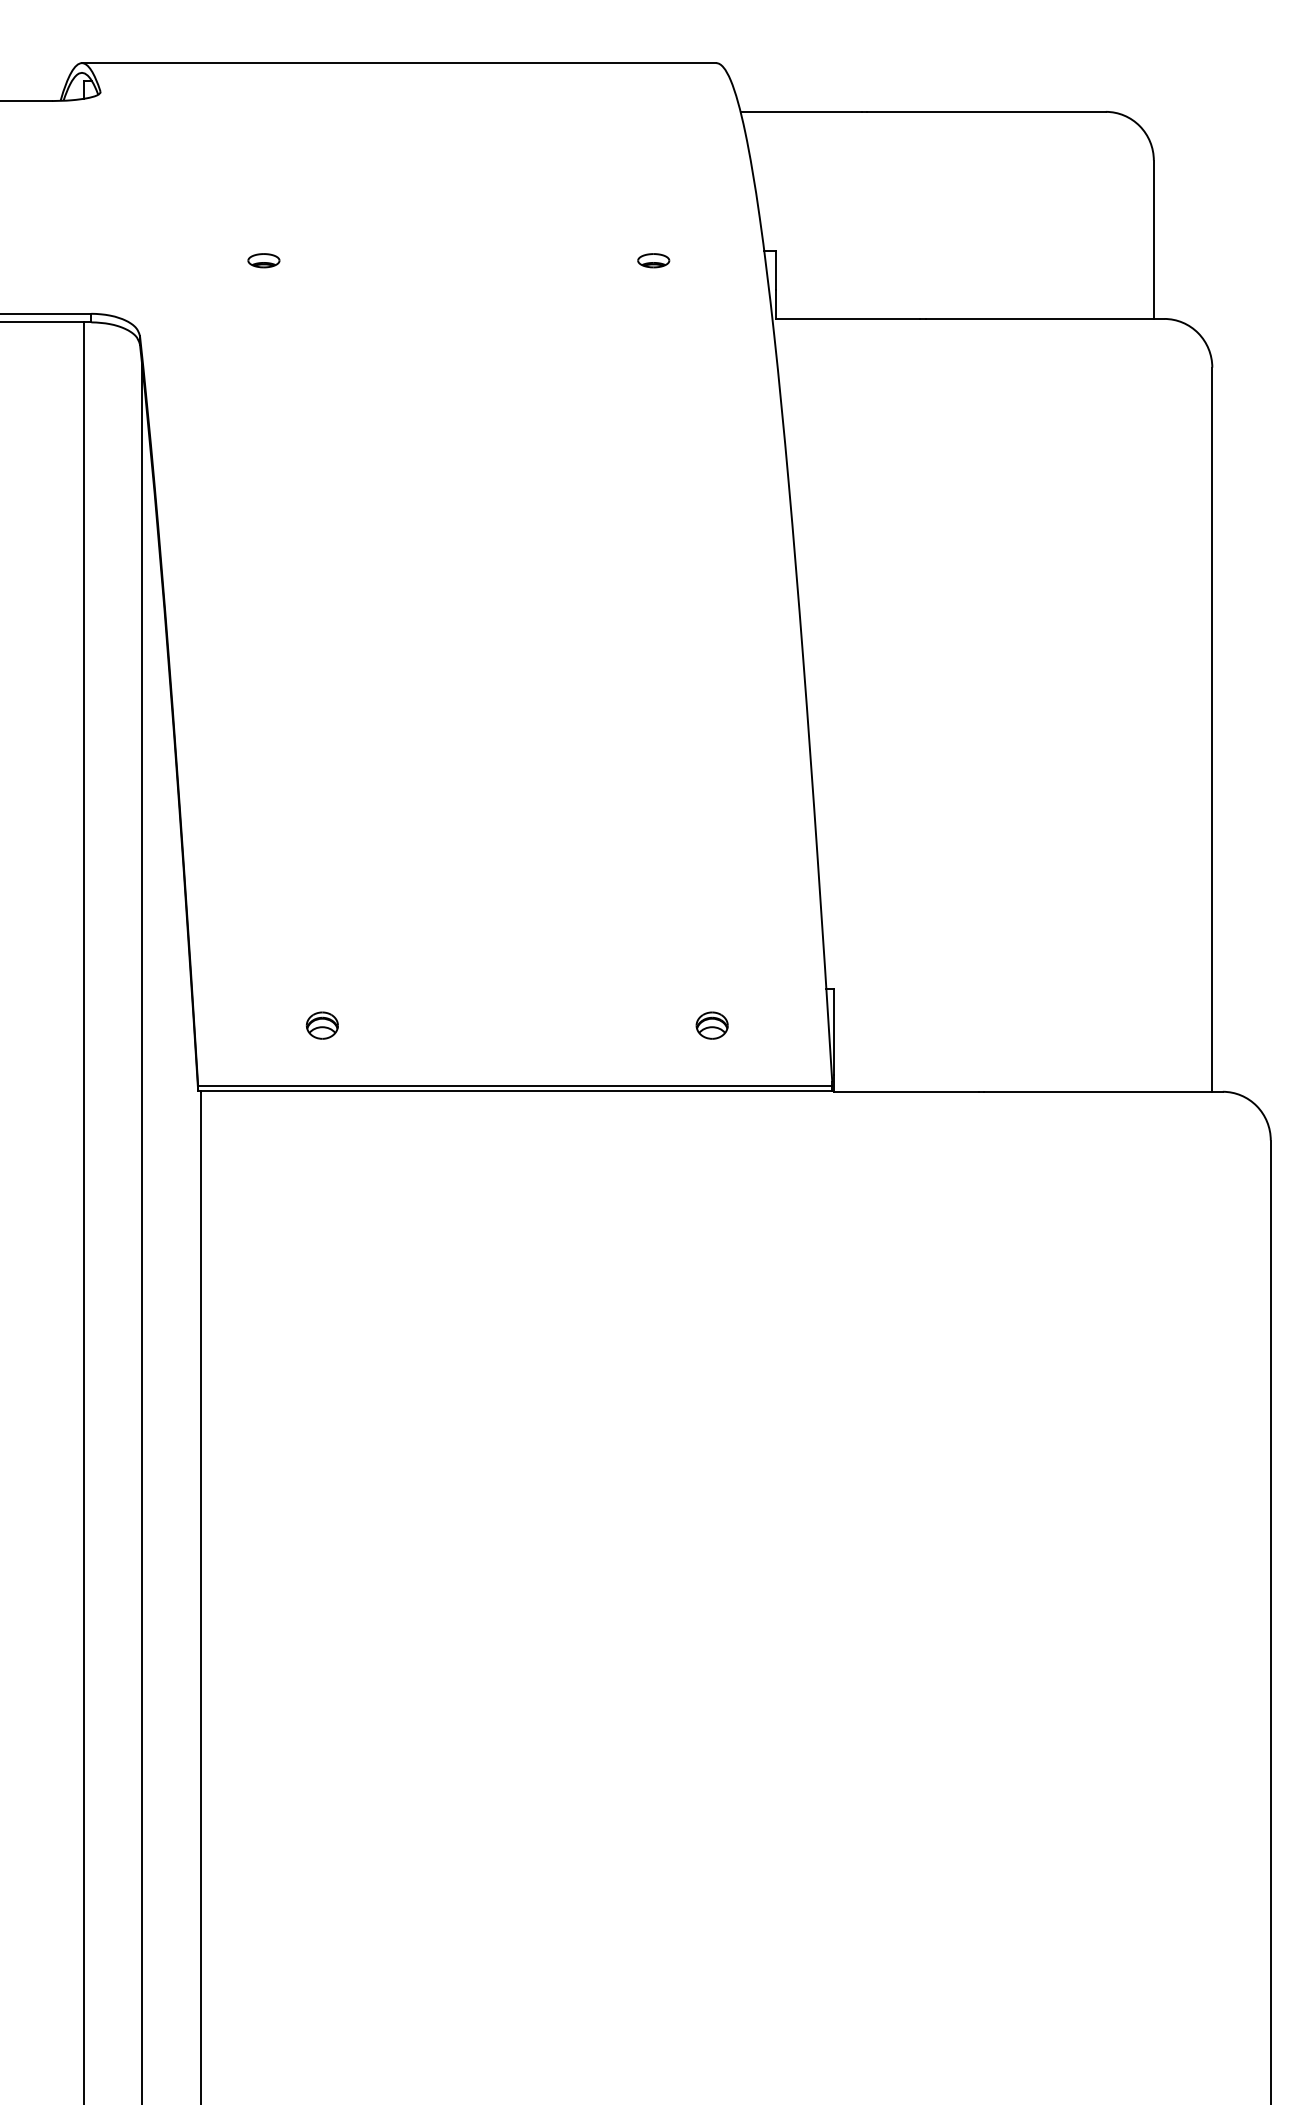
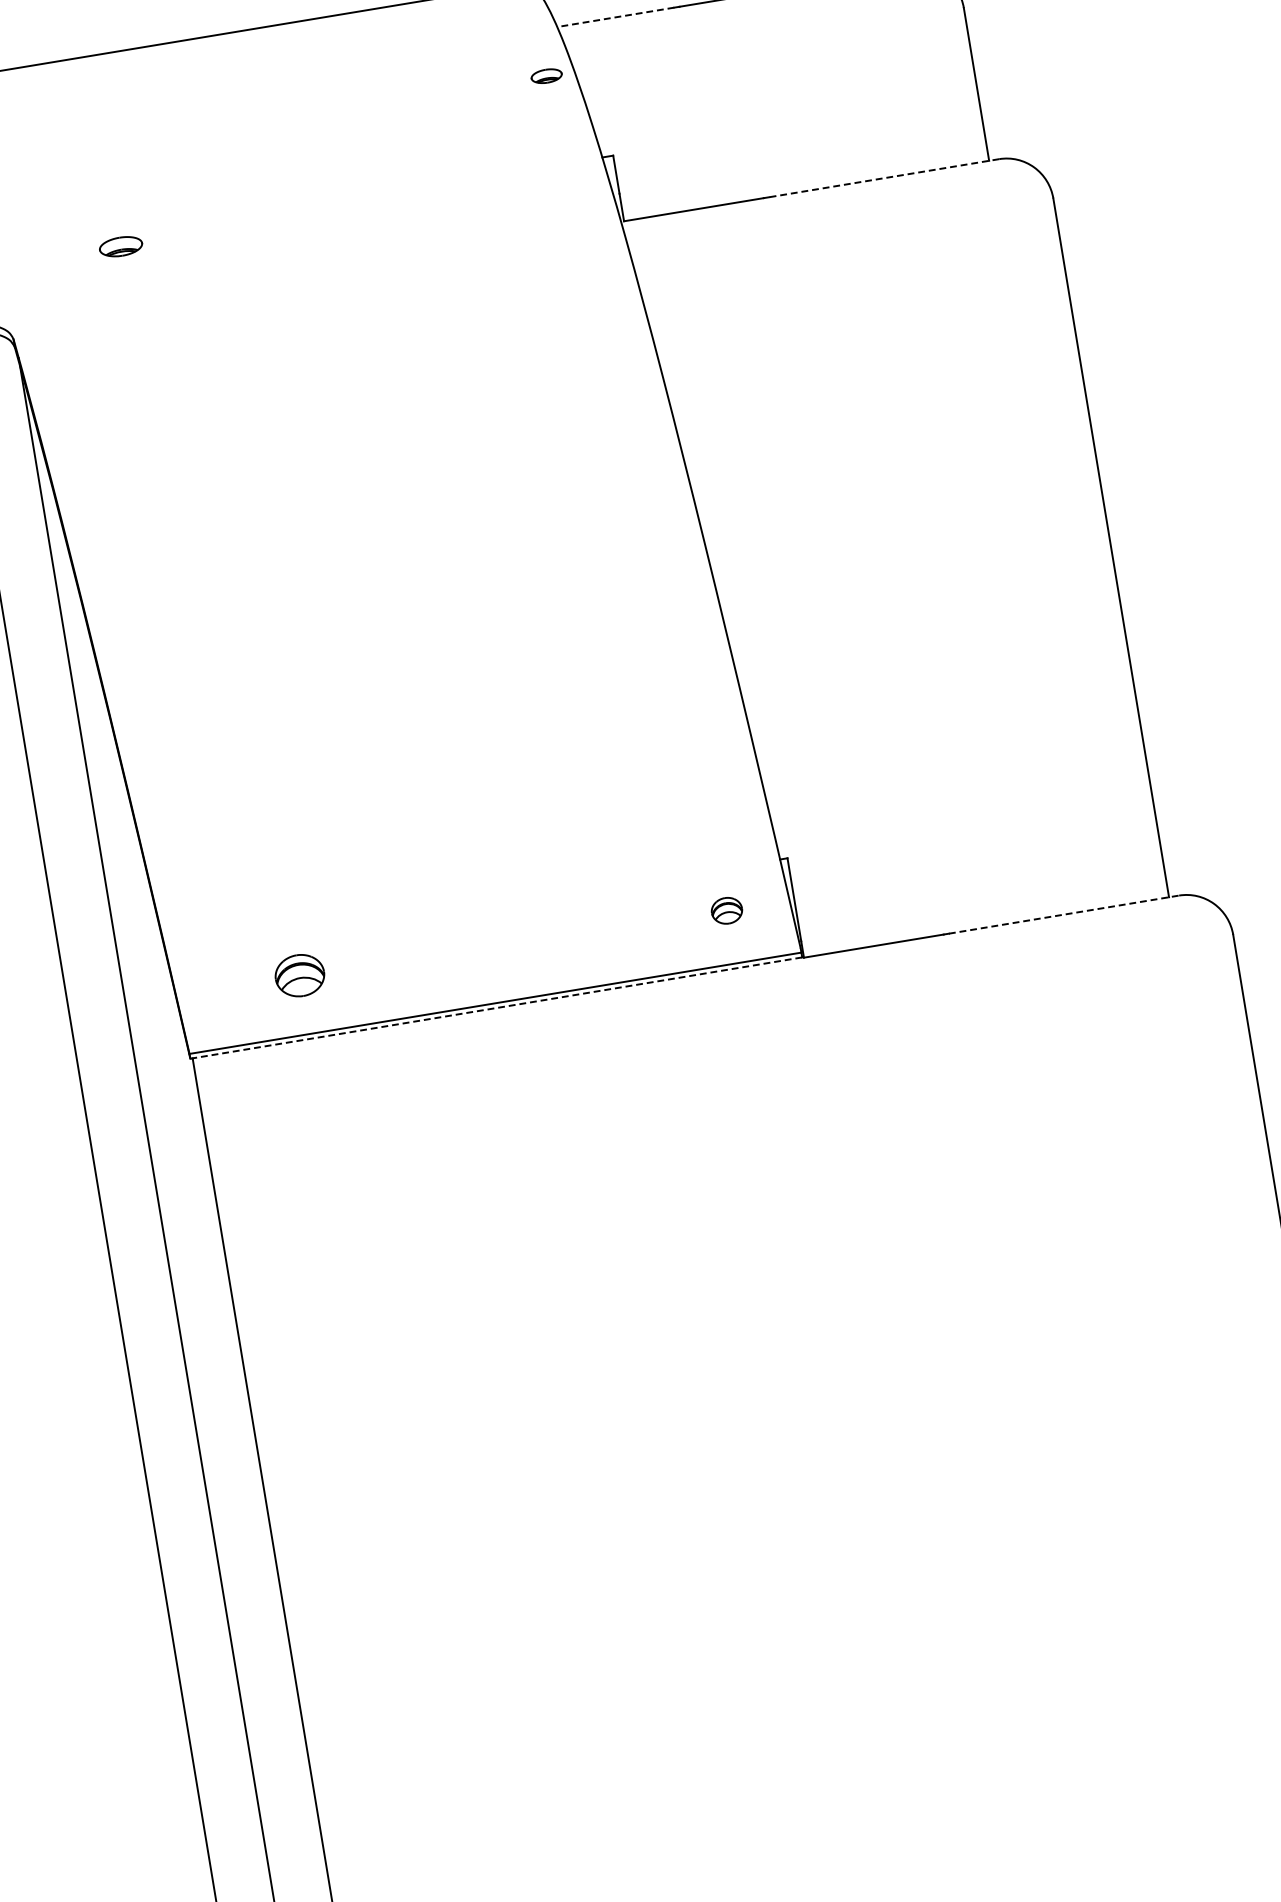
line: (801, 111) -> (616, 16), solid -> dashed
part: (263, 260) -> (120, 246), size x1.4
part: (653, 260) -> (546, 76), moved
line: (1044, 318) -> (883, 177), solid -> dashed
part: (321, 1025) -> (298, 975), size x1.6
part: (711, 1025) -> (726, 910), moved
line: (515, 1091) -> (496, 1008), solid -> dashed
line: (1104, 1091) -> (1064, 914), solid -> dashed

